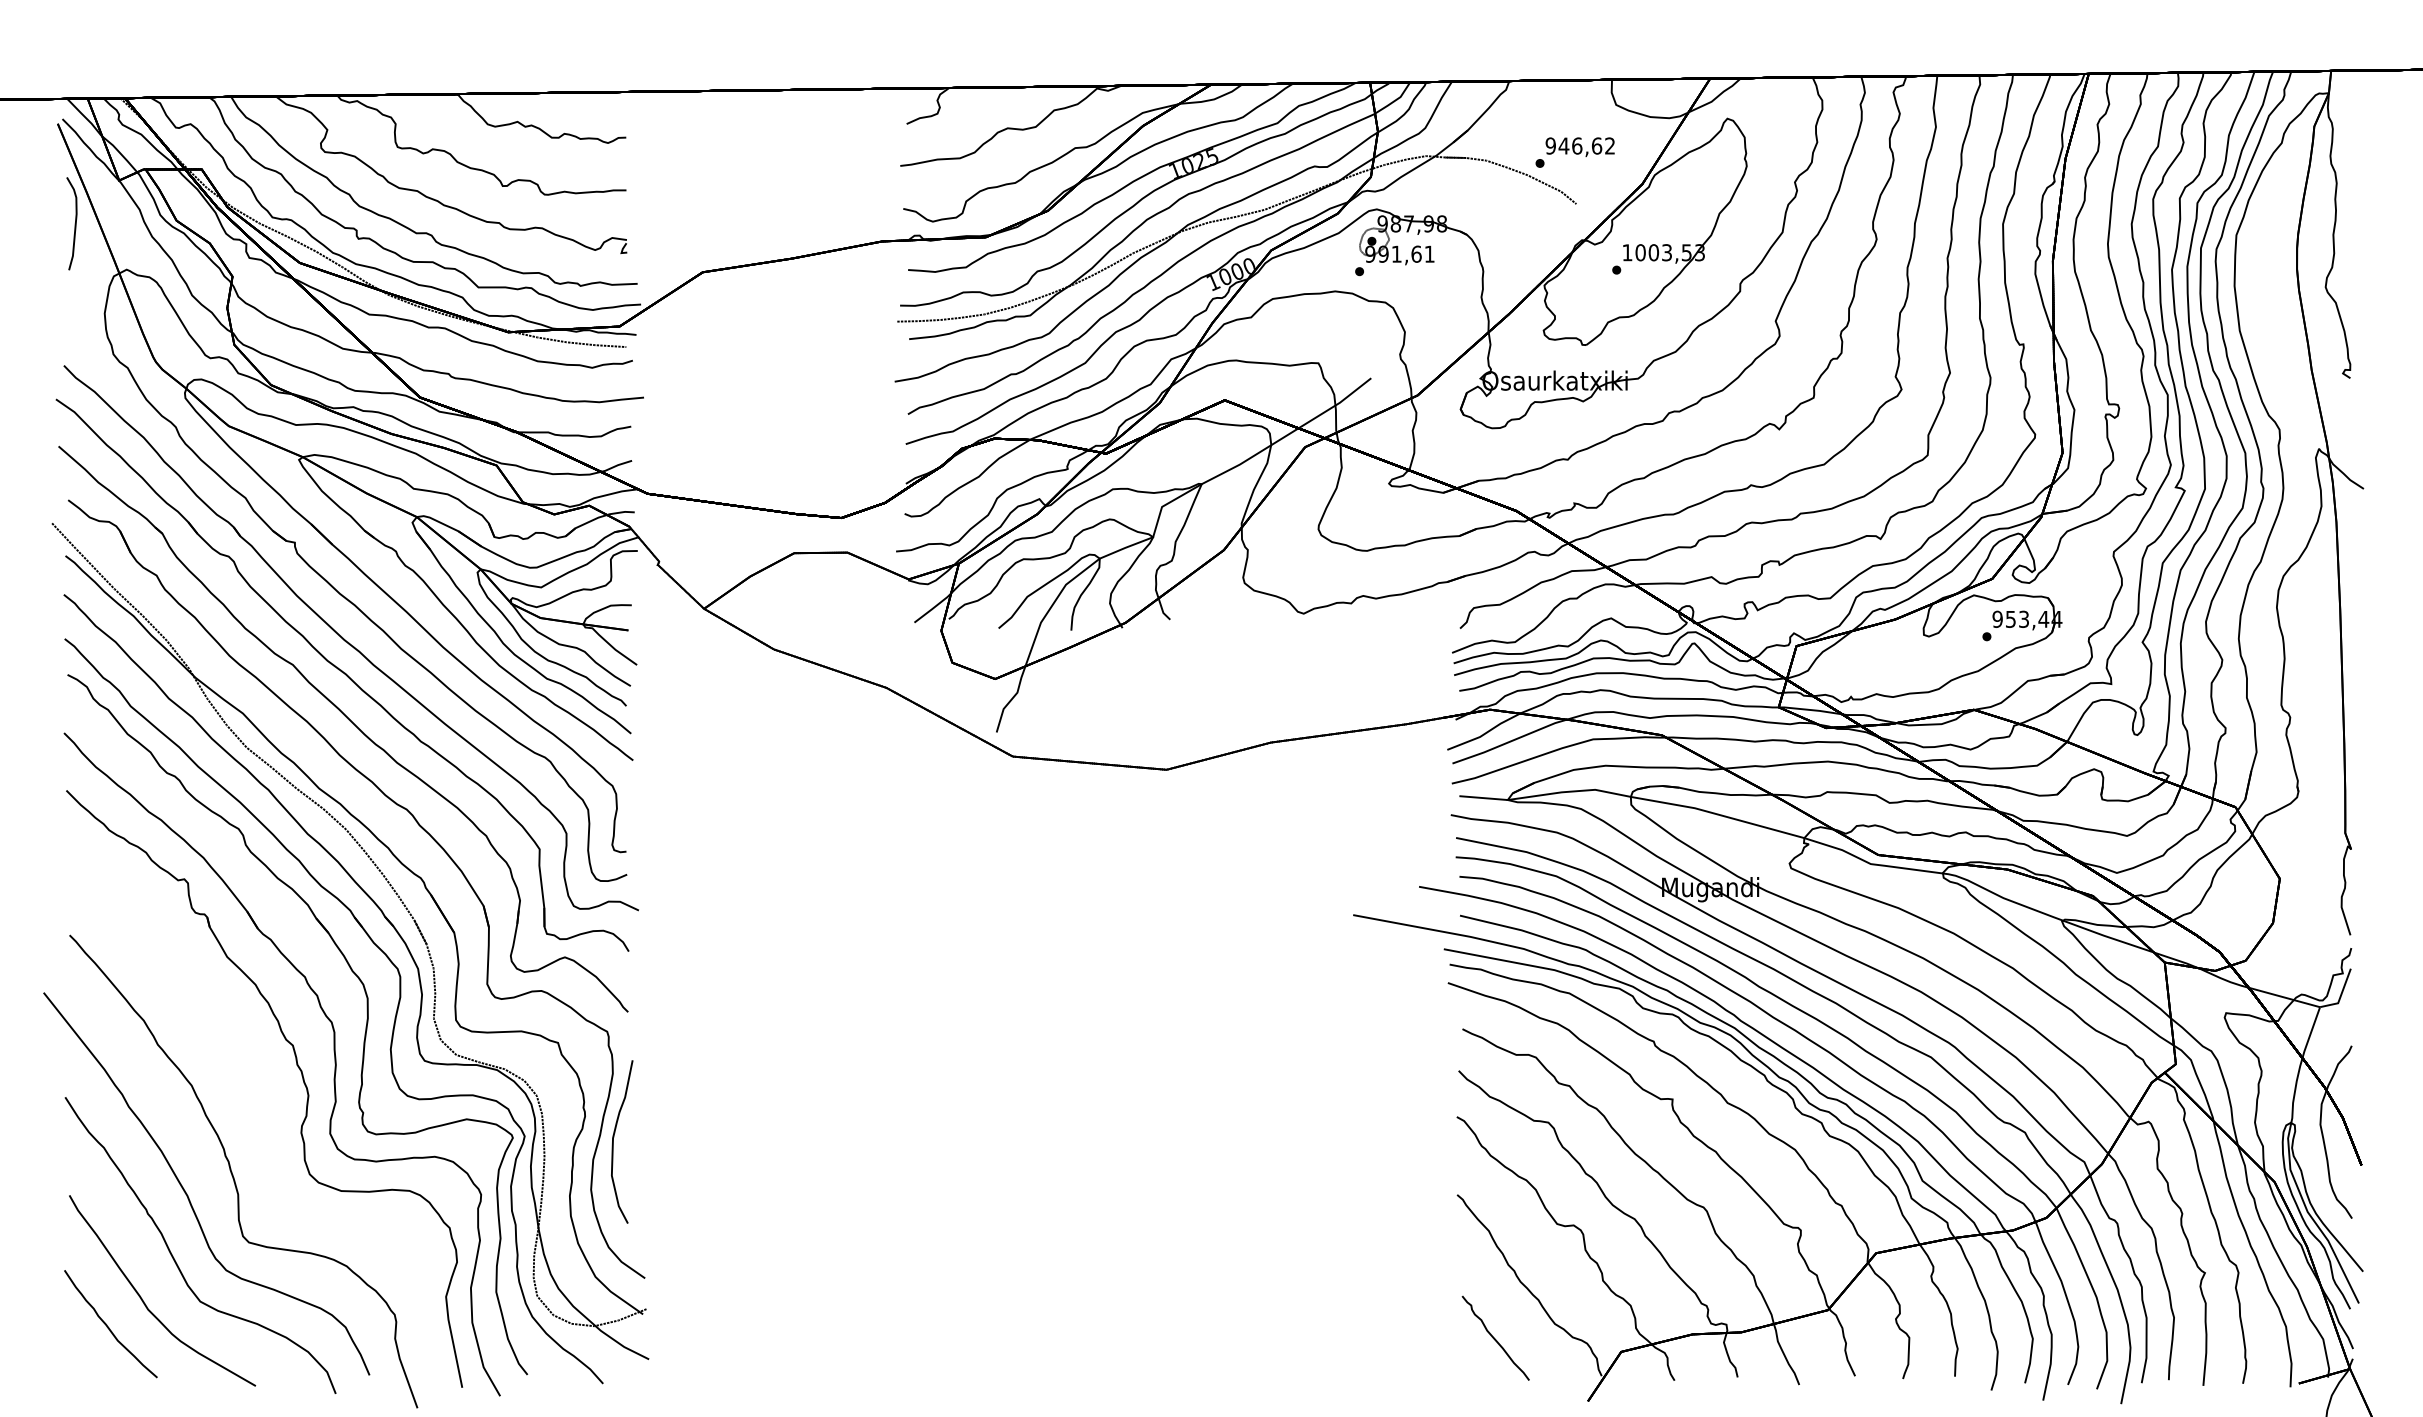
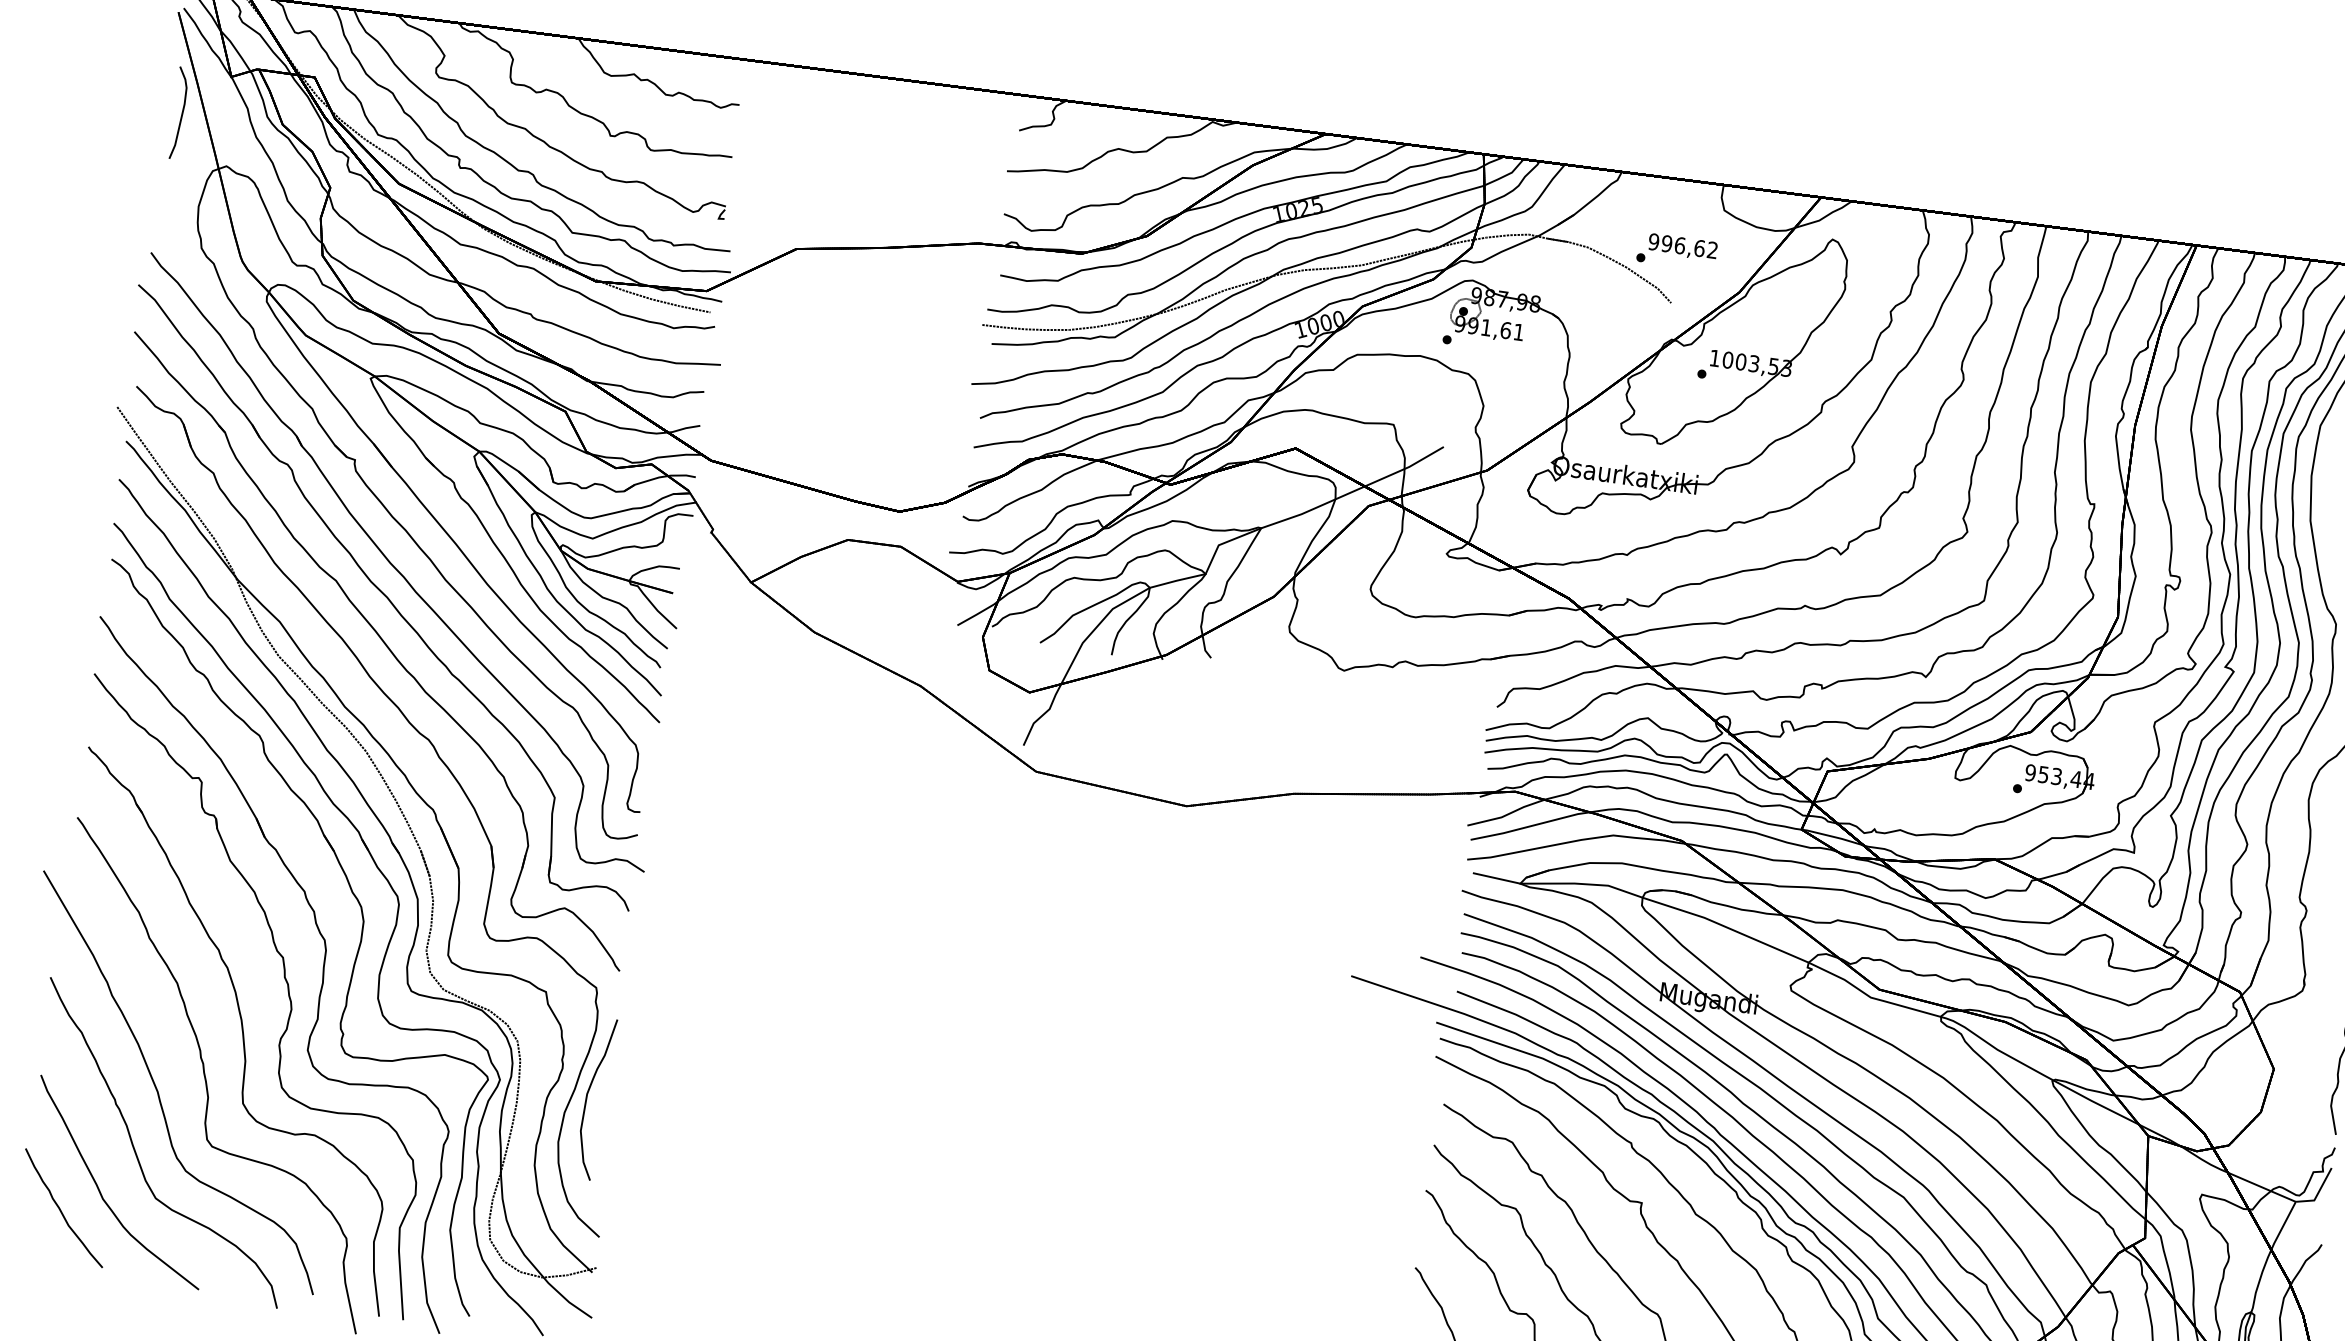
text: (1563, 145) -> (1666, 243), 946,62 -> 996,62
part: (262, 1125) -> (241, 1032), added

